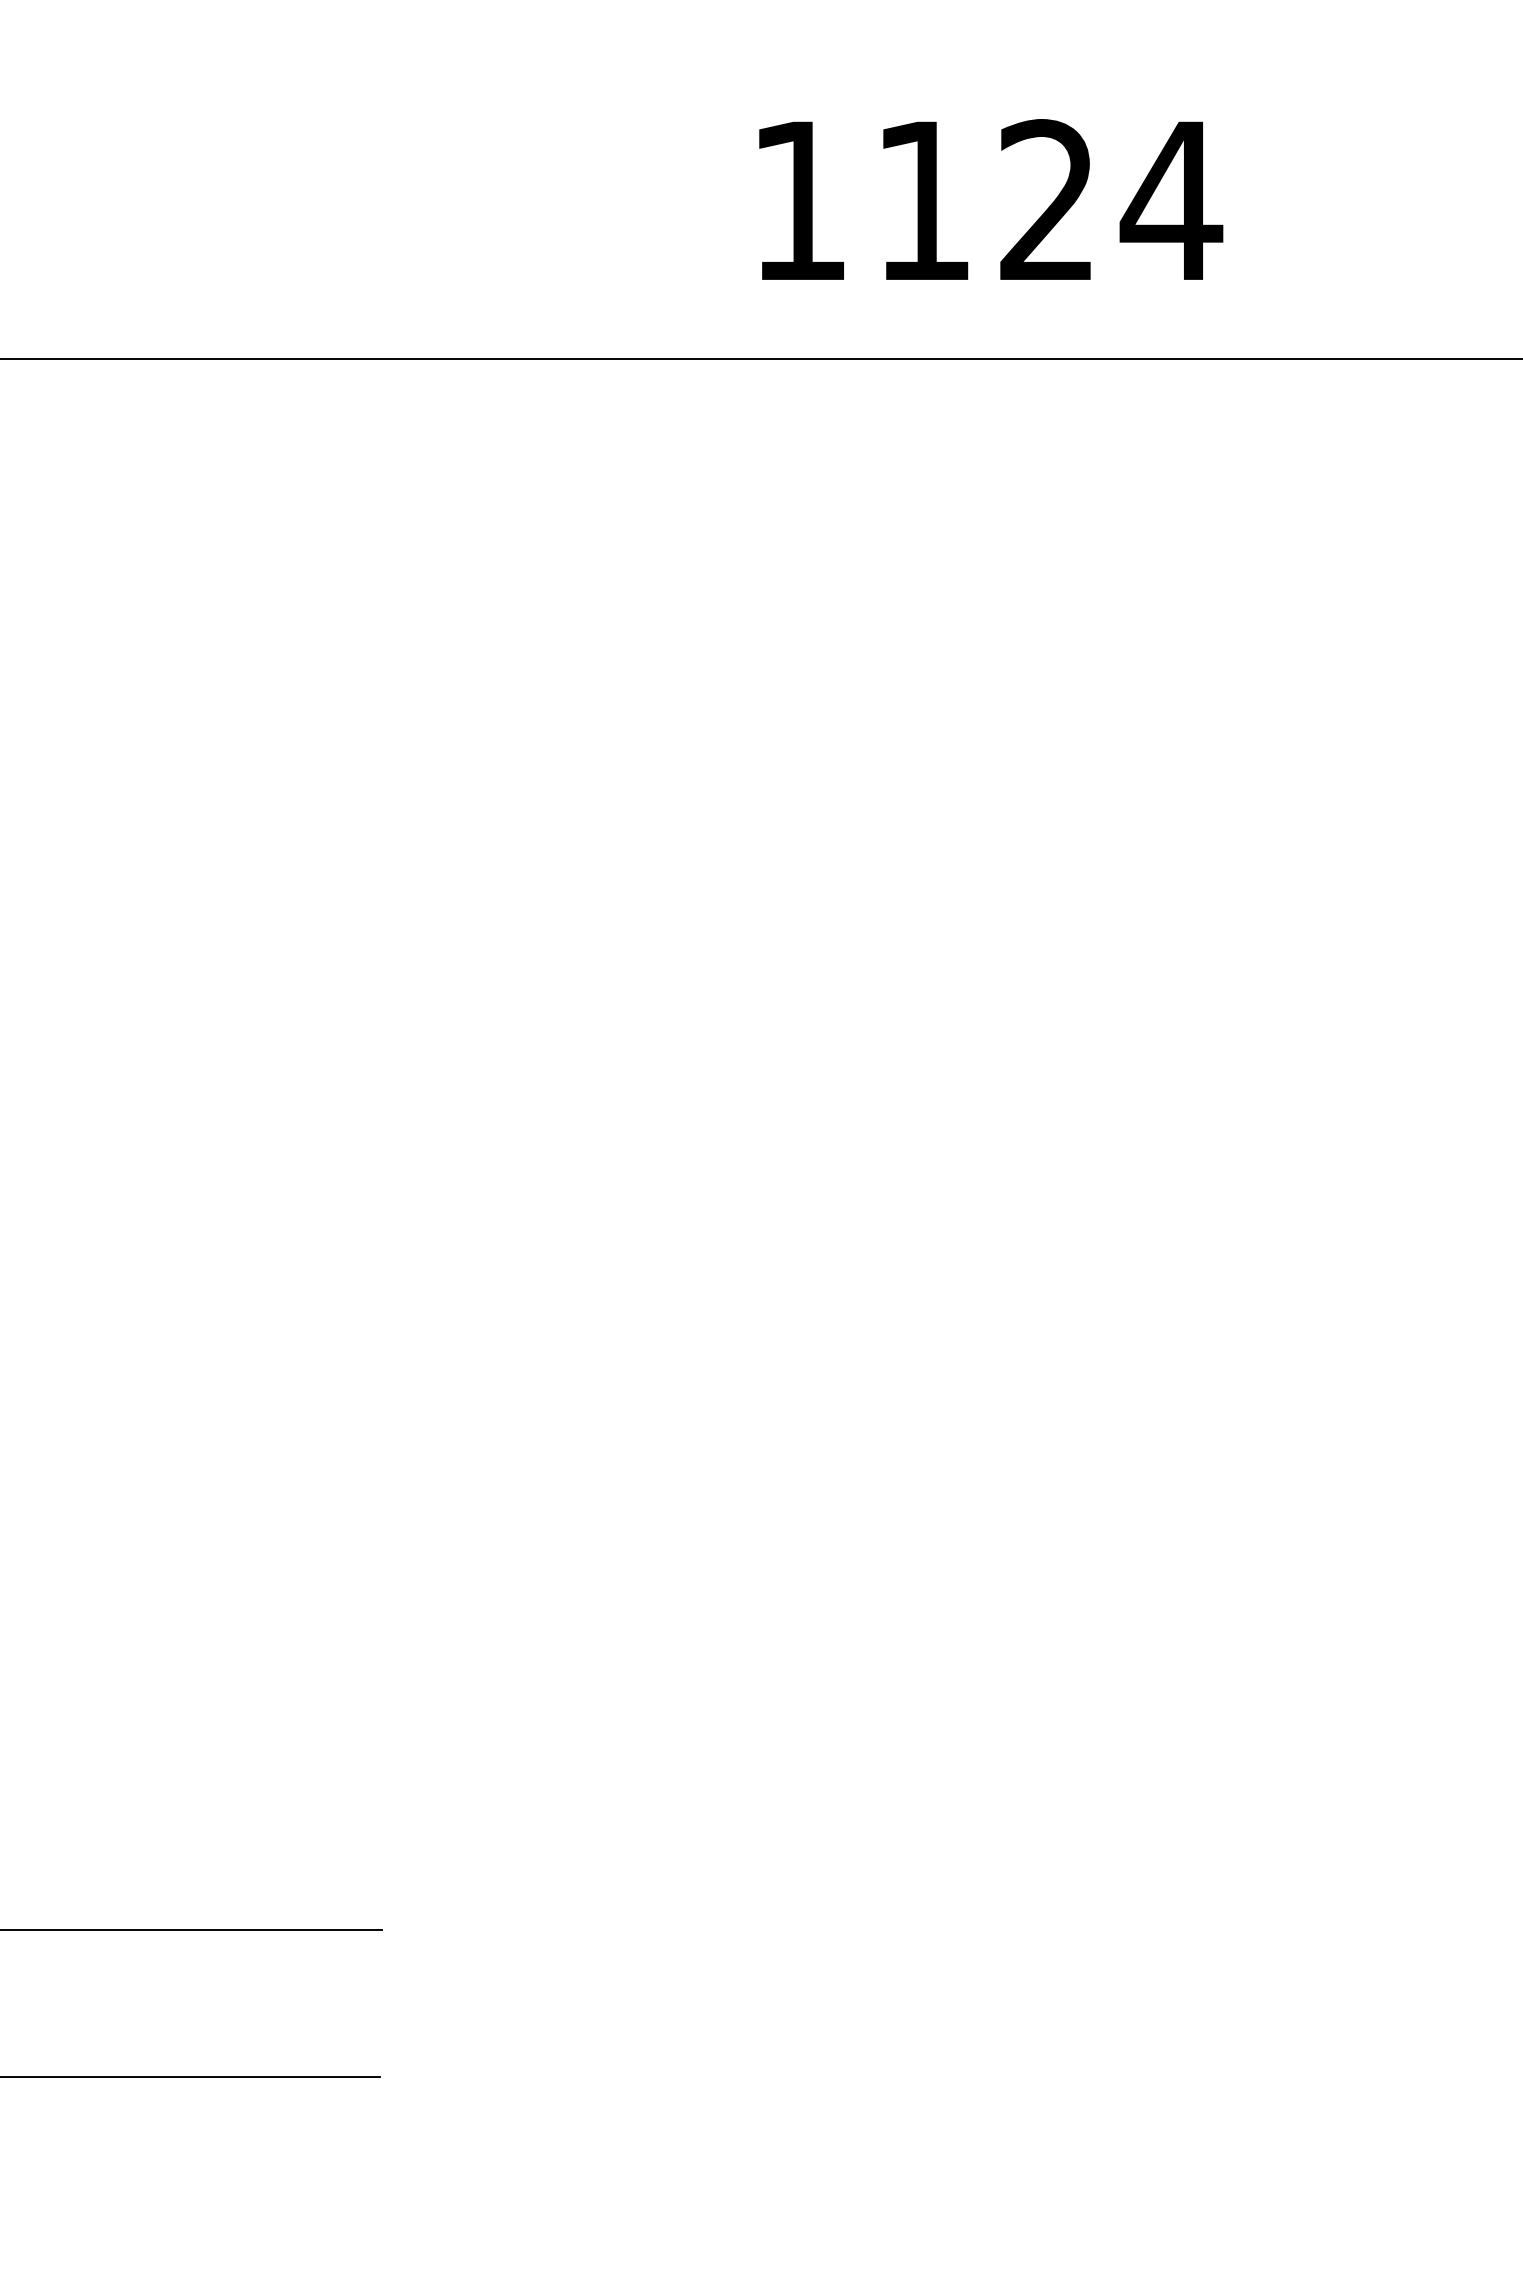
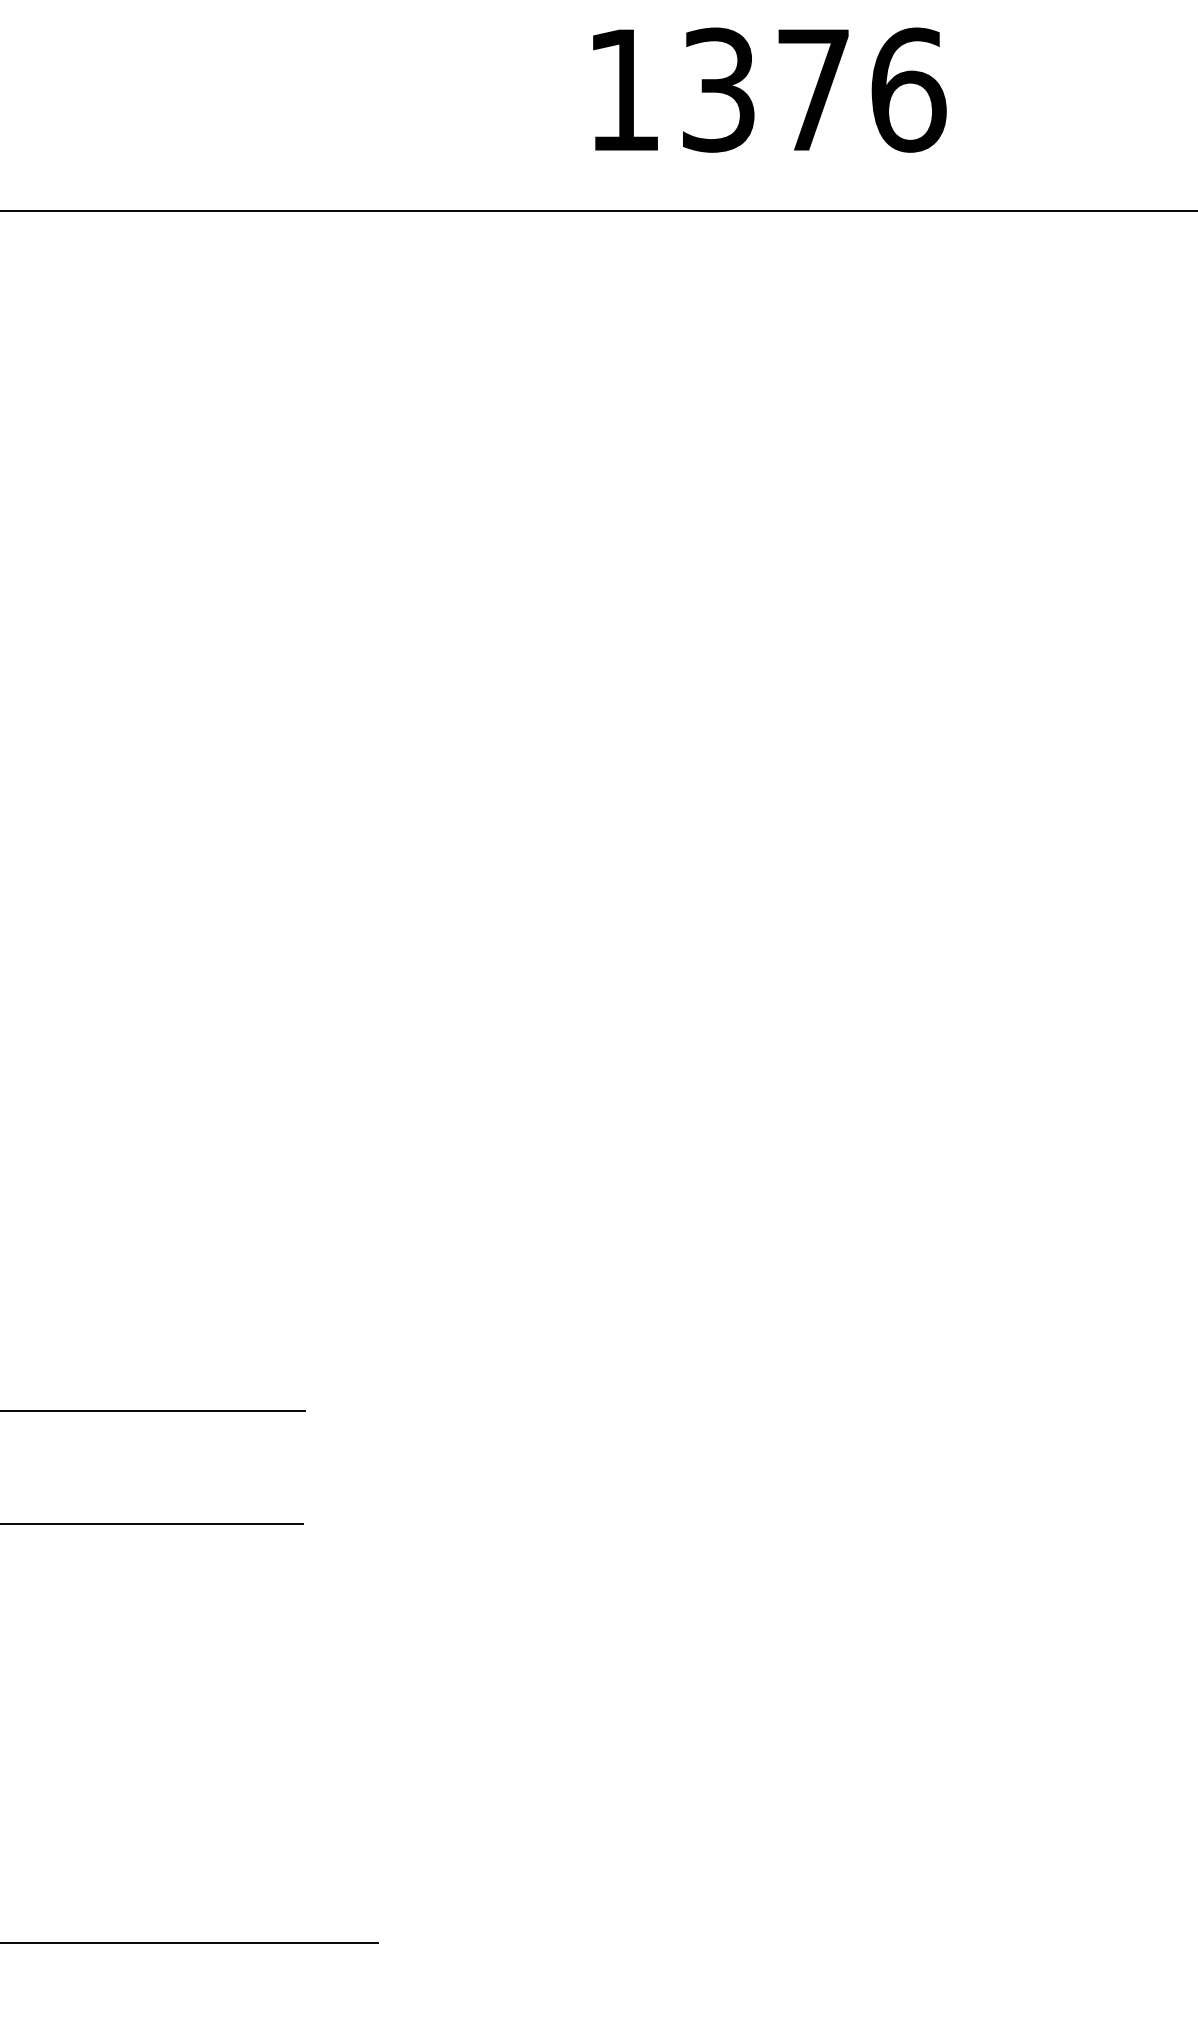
text: (1050, 200) -> (815, 89), 1124 -> 1376

